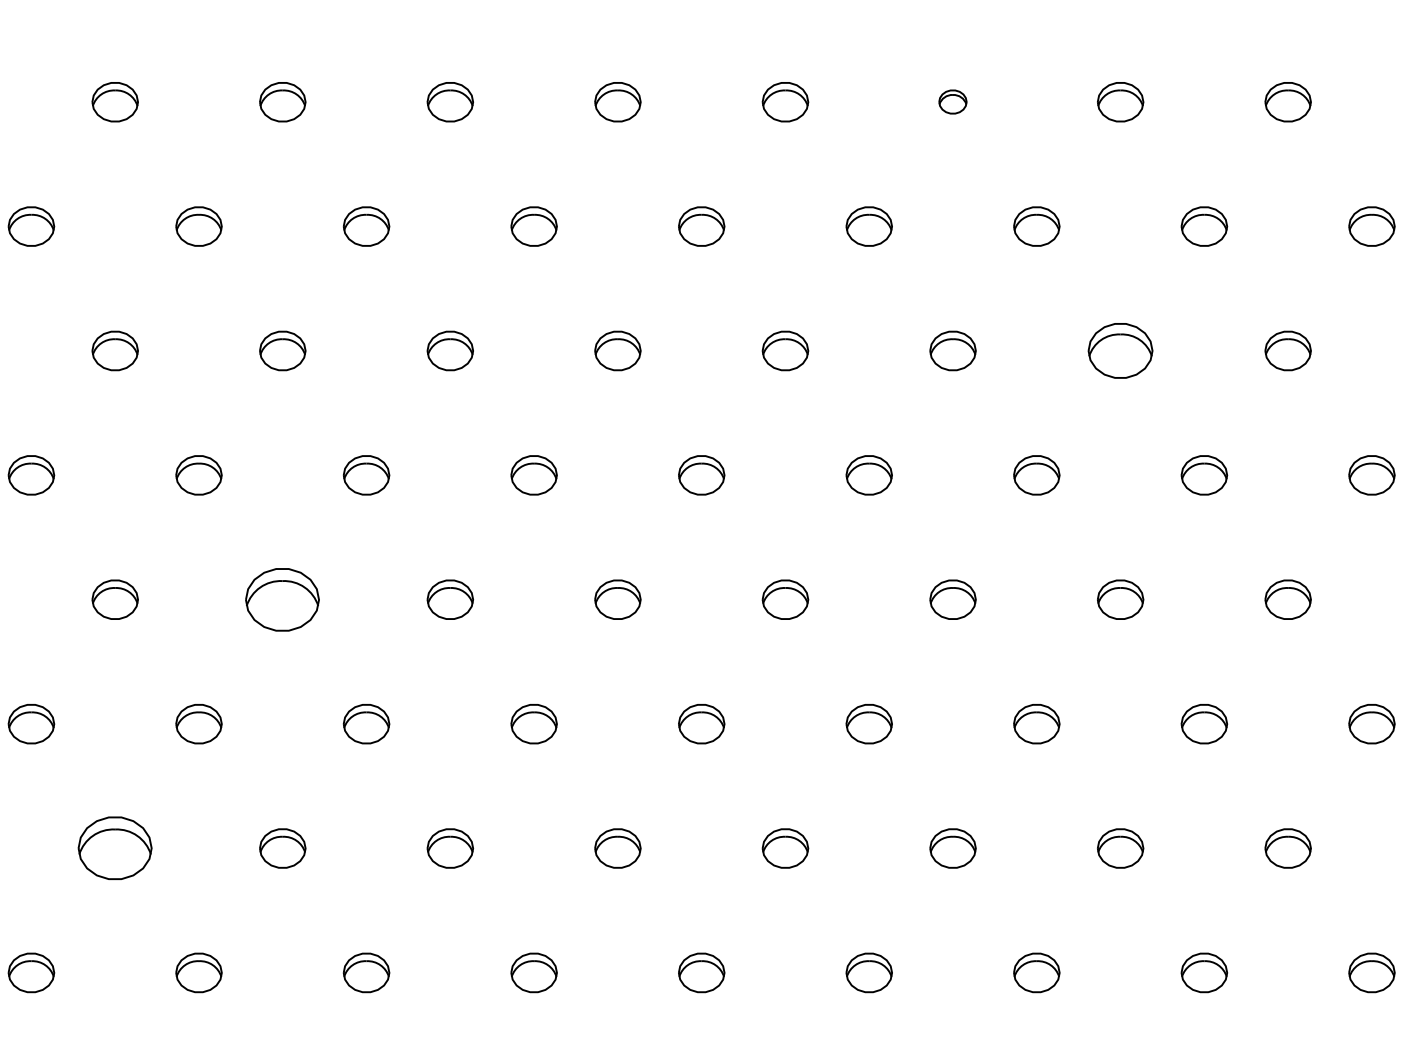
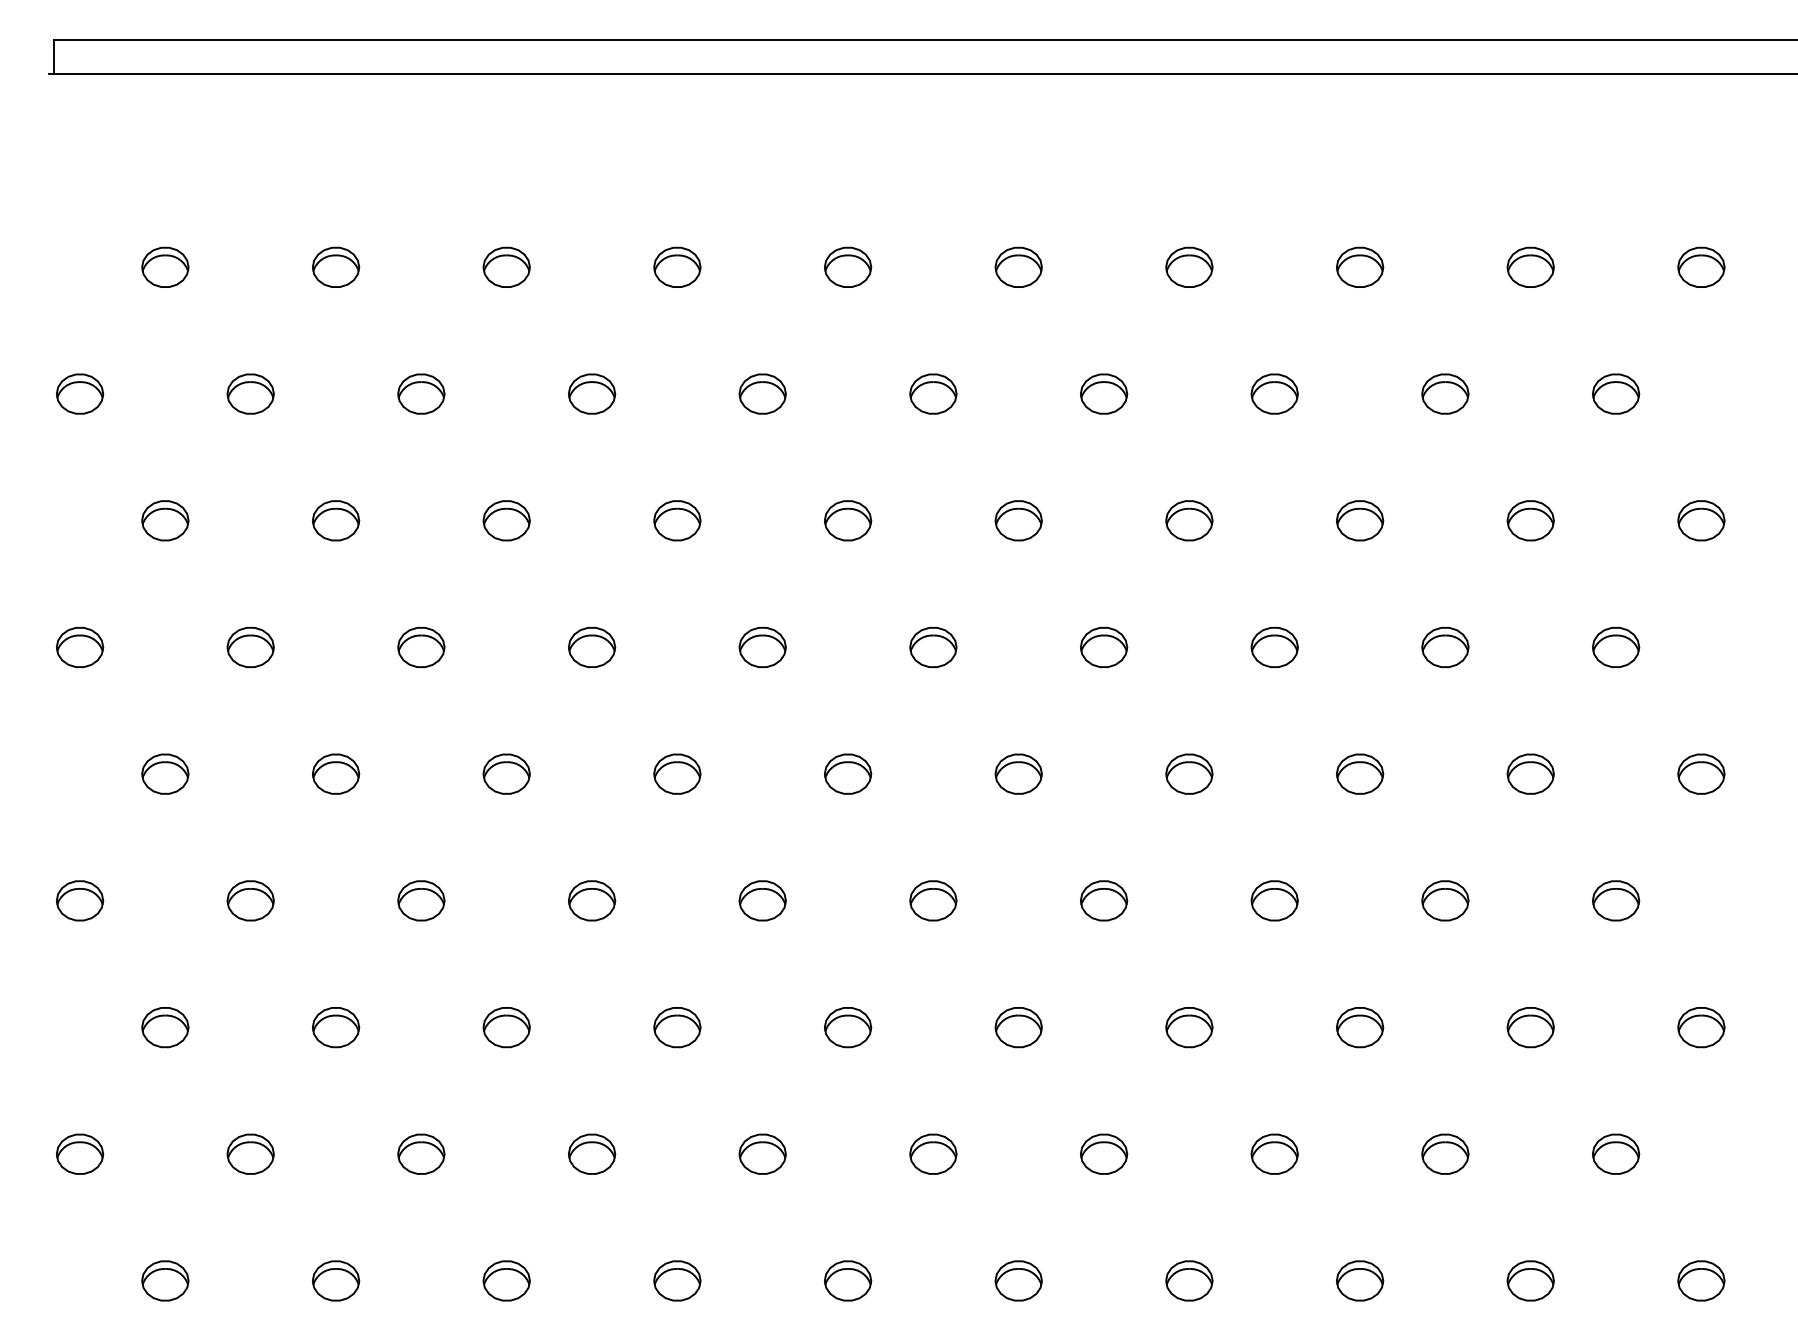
part: (952, 101) -> (1018, 266), size x1.67
part: (1120, 350) -> (1189, 520), size x0.71
part: (283, 599) -> (336, 773), size x0.62
part: (115, 848) -> (165, 1027), size x0.62

